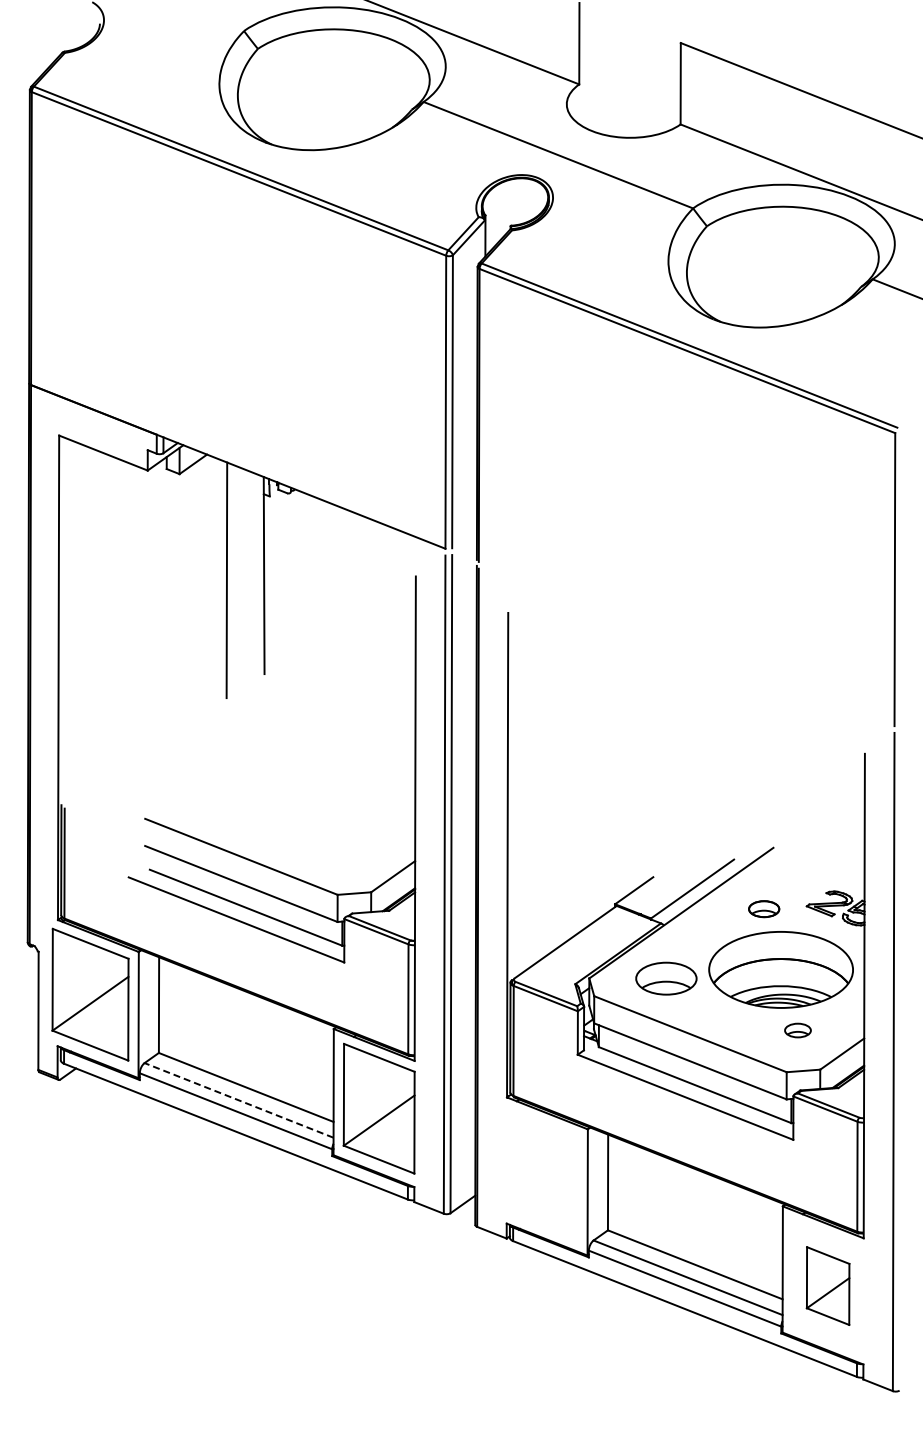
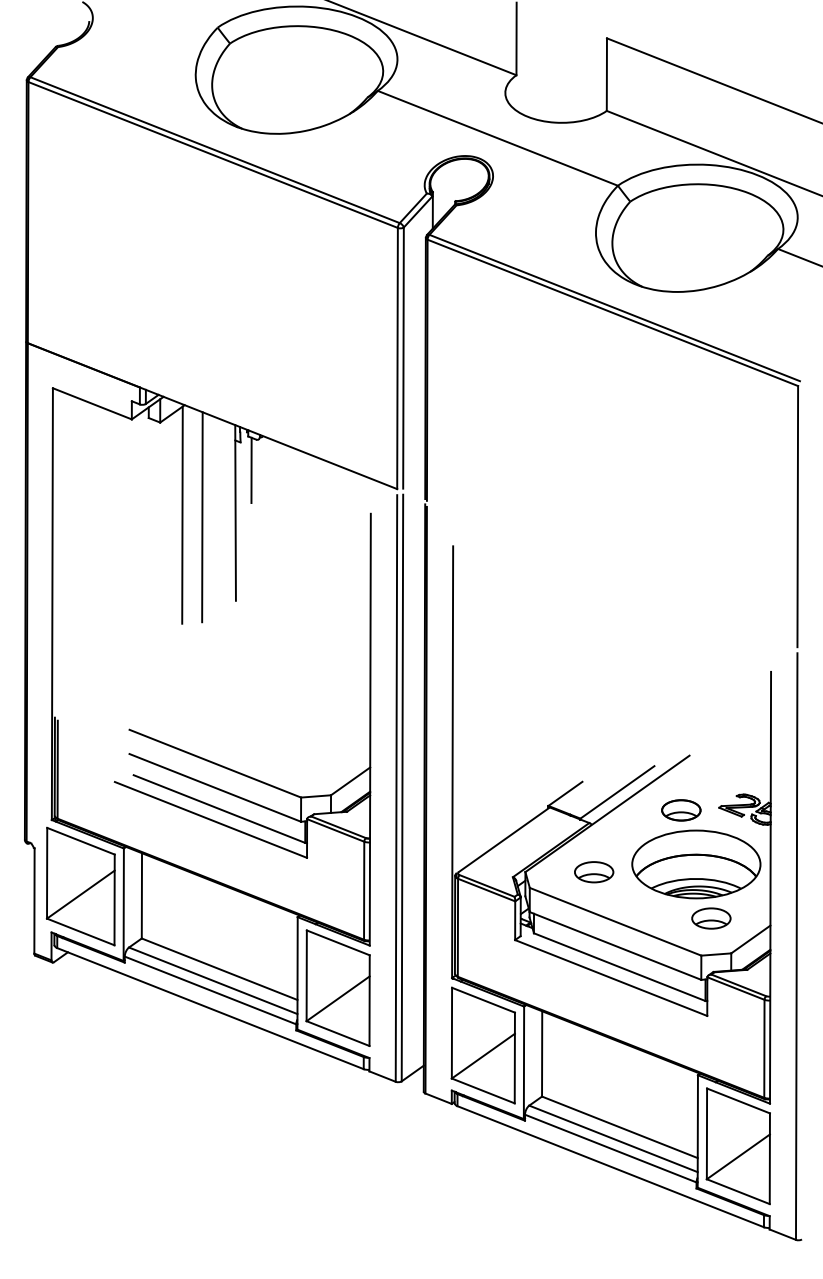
line: (281, 527) -> (251, 470), added
line: (204, 577) -> (182, 514), added
part: (763, 908) -> (680, 809), size x1.43
part: (666, 978) -> (594, 872), size x0.71
part: (797, 1030) -> (710, 918), size x1.67
line: (239, 1100) -> (213, 980), dashed -> solid
part: (541, 1172) -> (482, 1045), added
part: (827, 1285) -> (737, 1145), size x1.67

